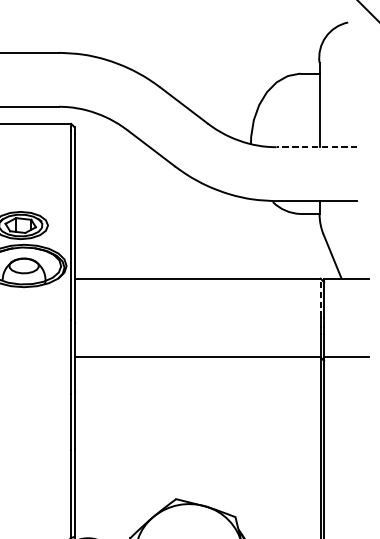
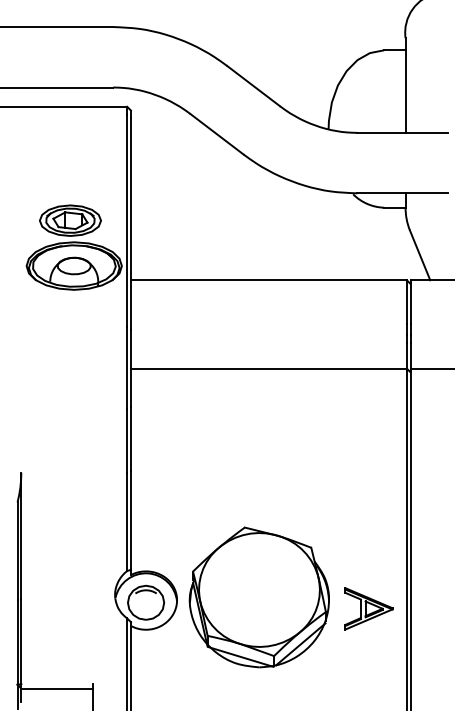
line: (316, 146) -> (402, 132), dashed -> solid
line: (320, 298) -> (406, 302), dashed -> solid

